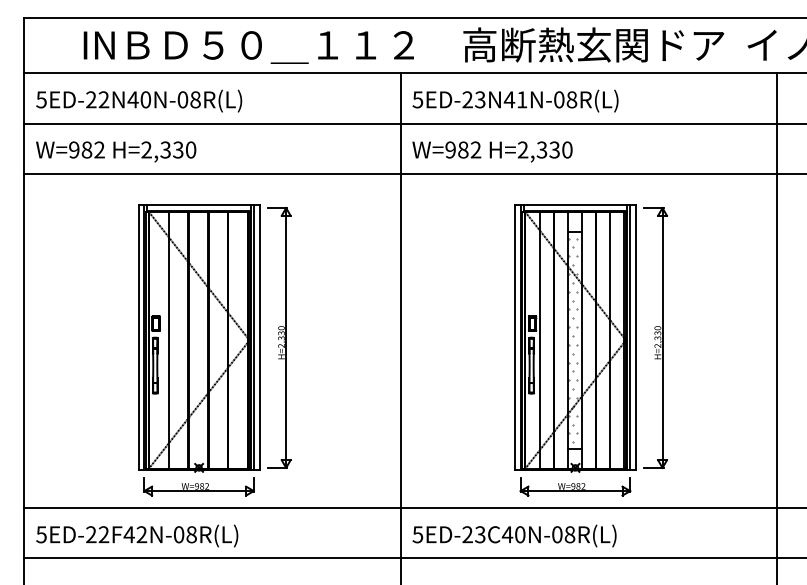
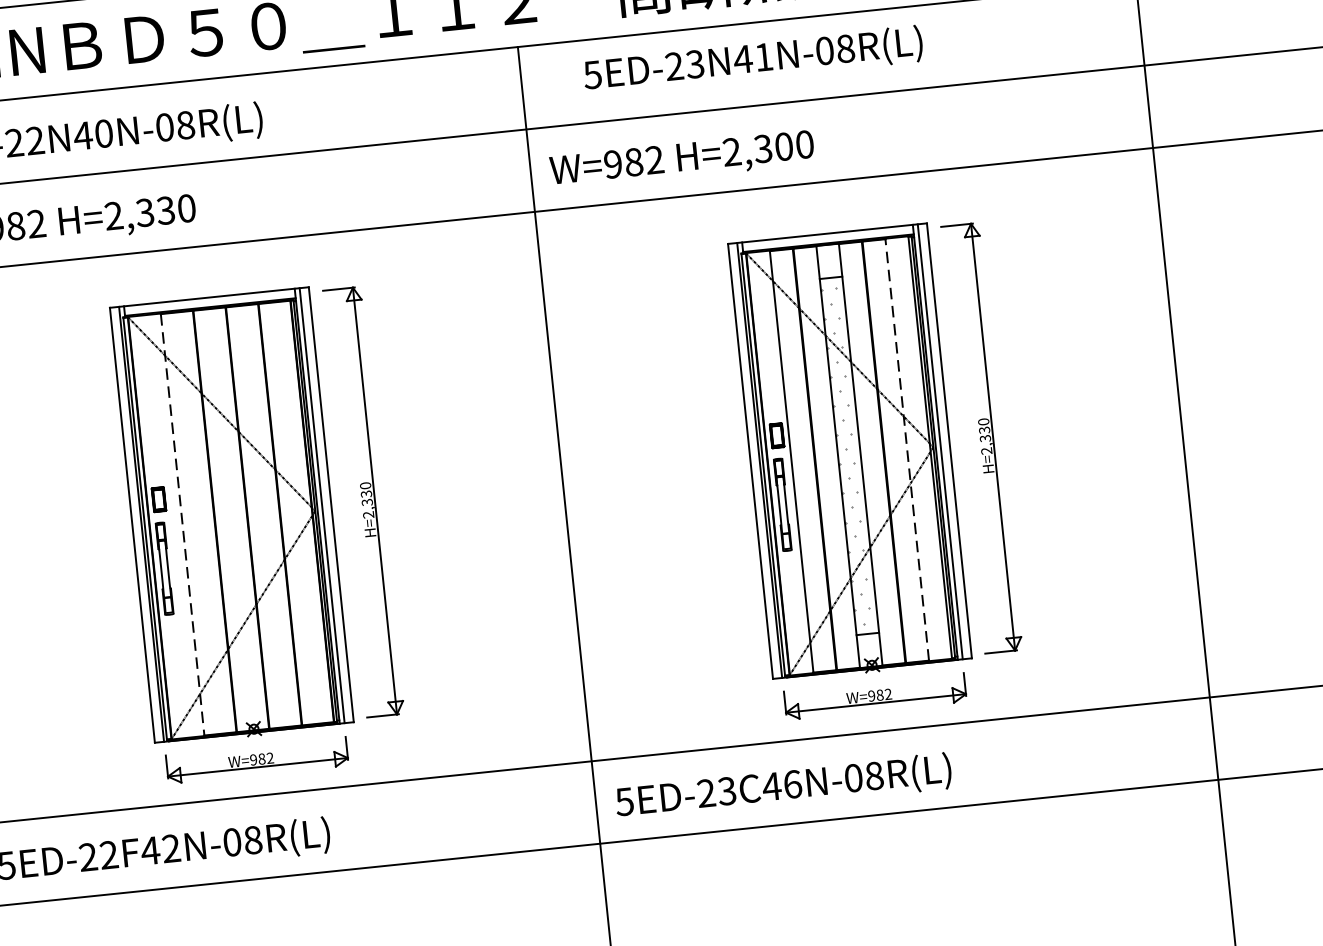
text: (515, 100) -> (753, 59), moved
text: (554, 149) -> (783, 145), H=2,330 -> H=2,300
line: (610, 339) -> (907, 448), solid -> dashed
line: (168, 340) -> (182, 525), solid -> dashed
text: (520, 534) -> (793, 784), 5ED-23C40N-08R(L) -> 5ED-23C46N-08R(L)

